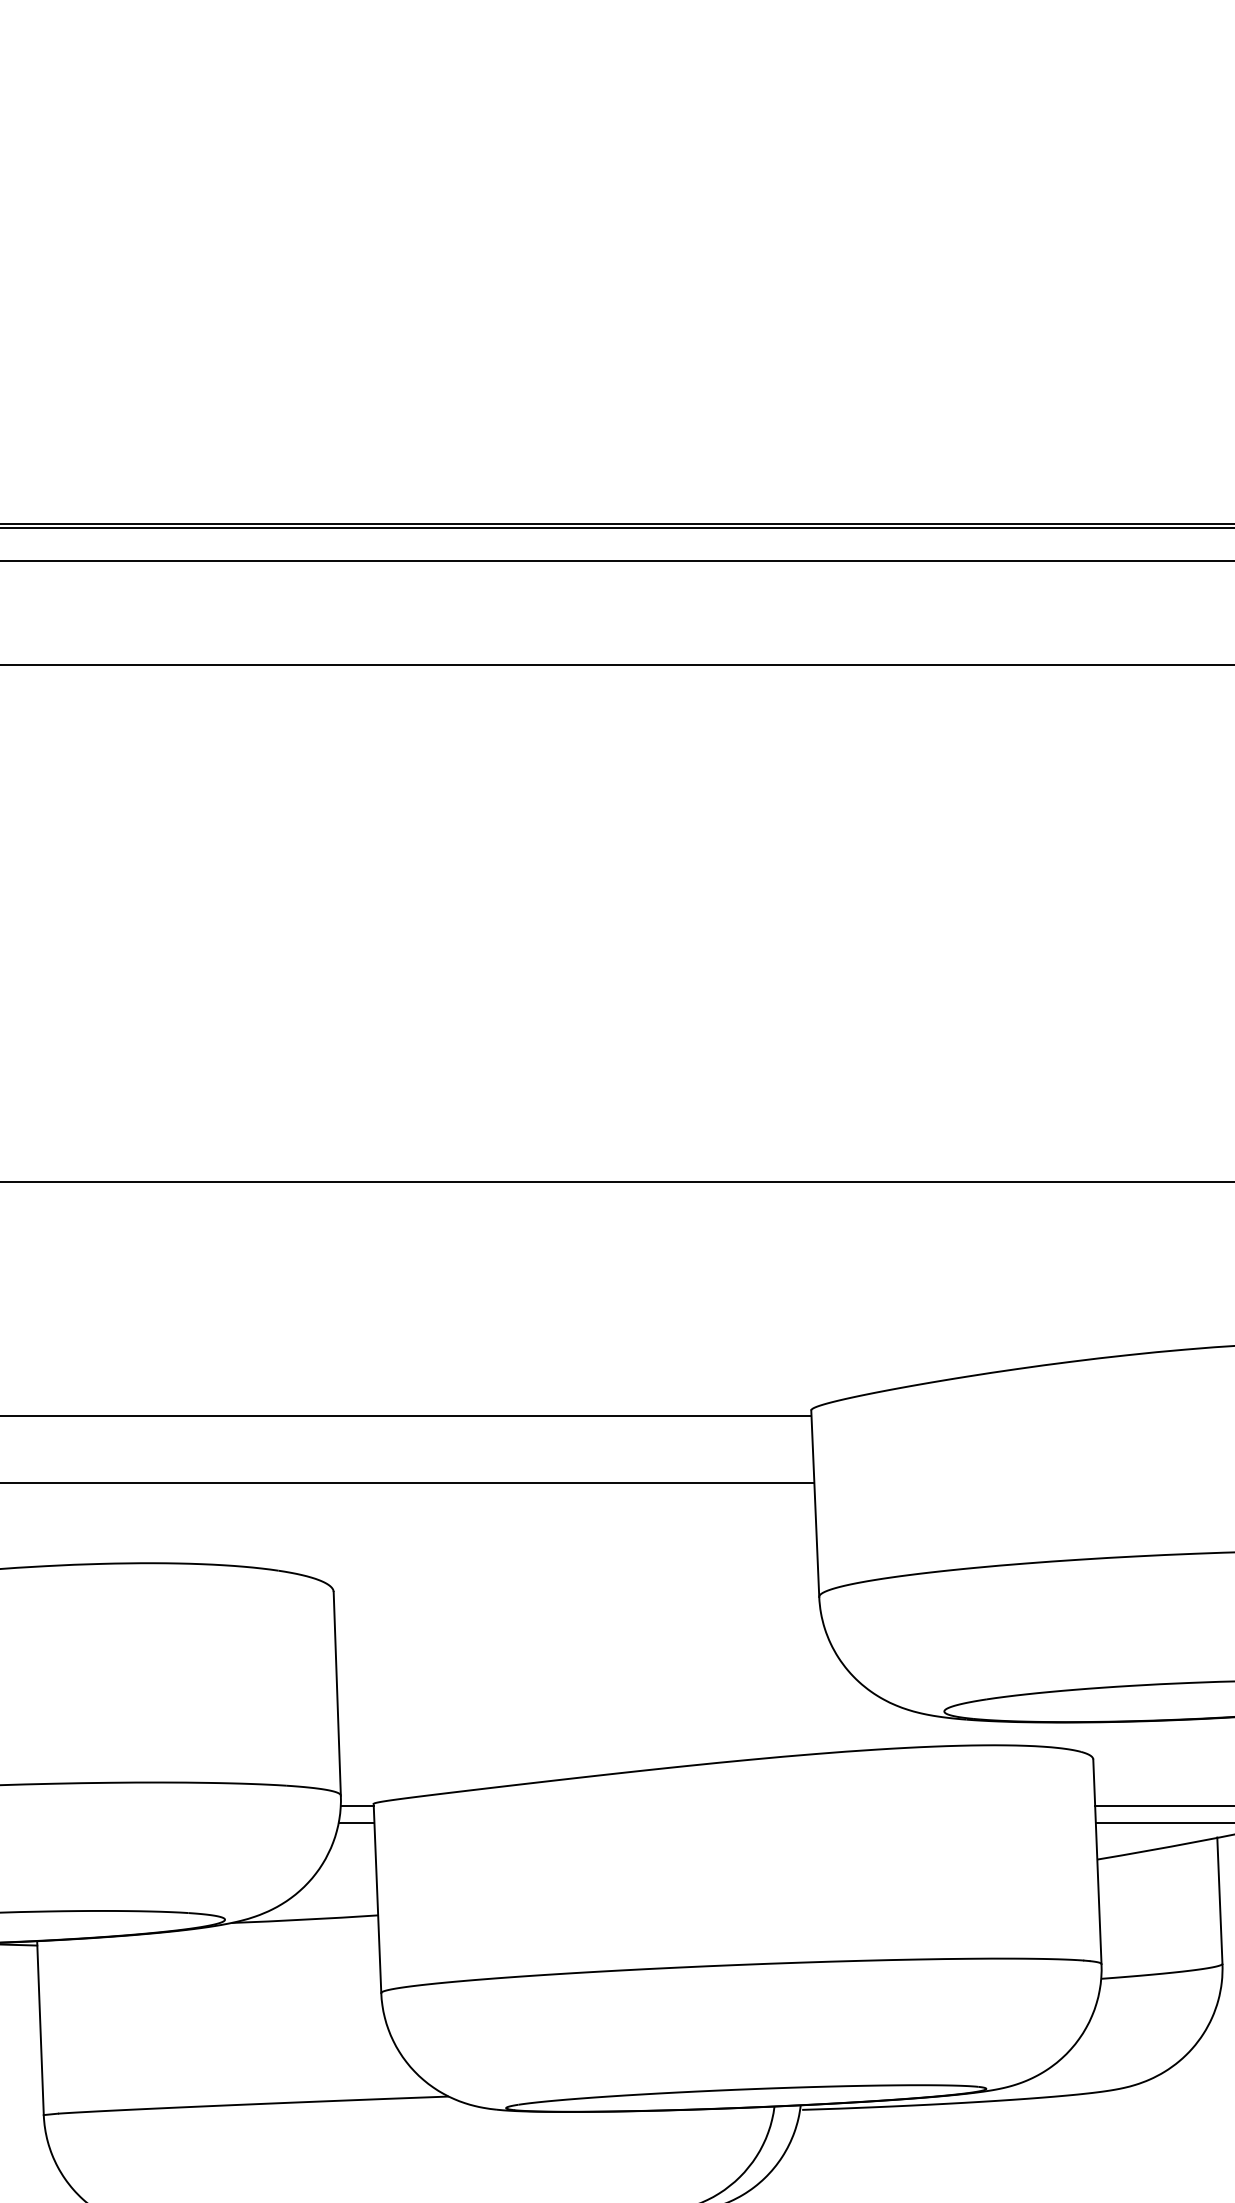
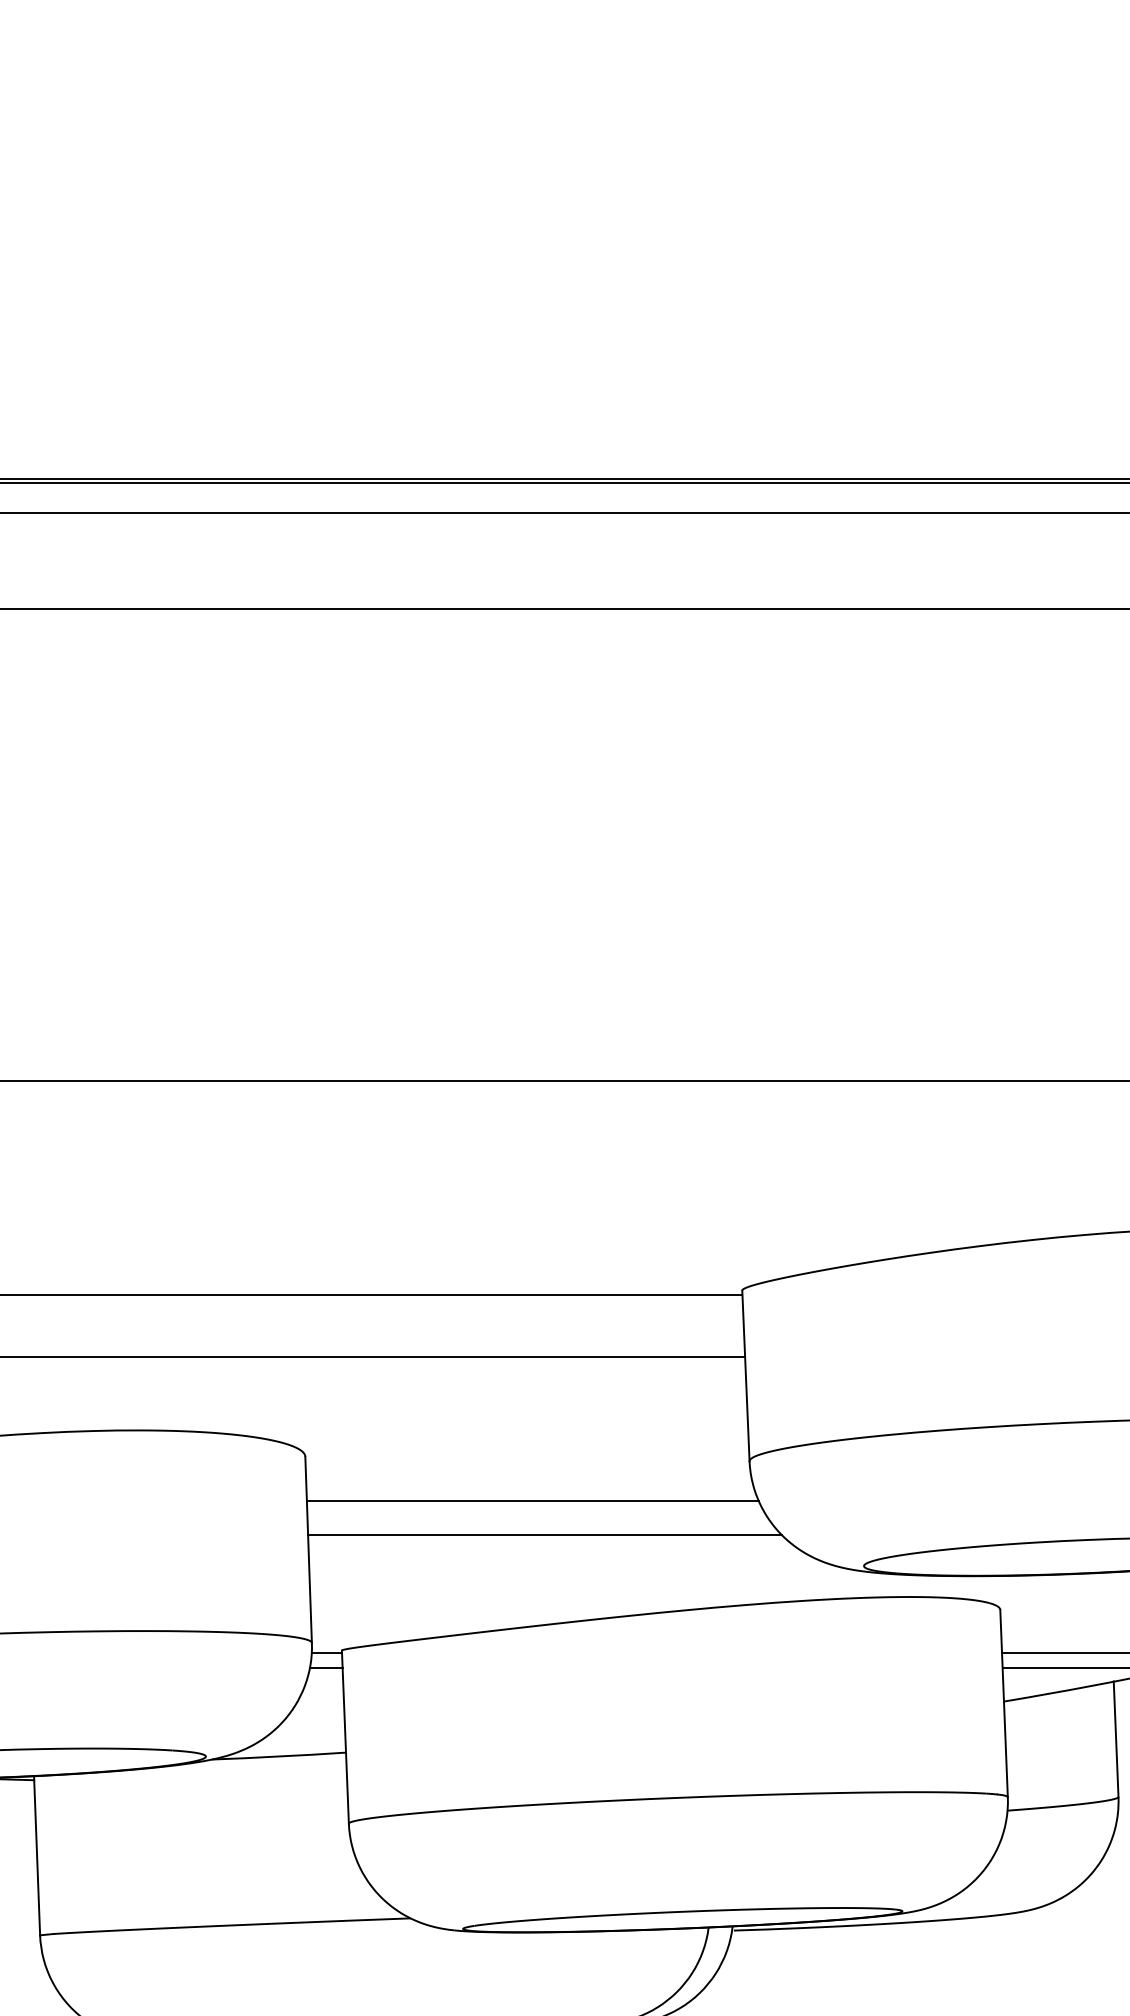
line: (582, 1640) -> (532, 1501), added
line: (595, 1677) -> (544, 1534), added

